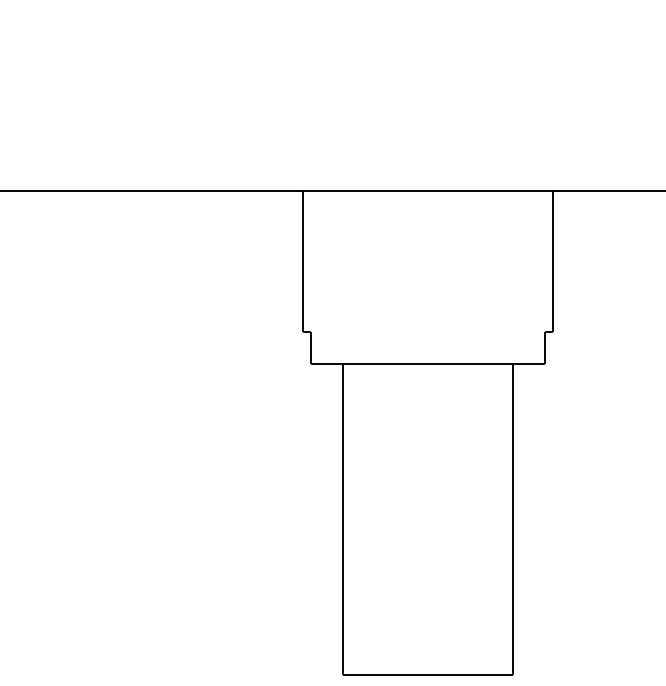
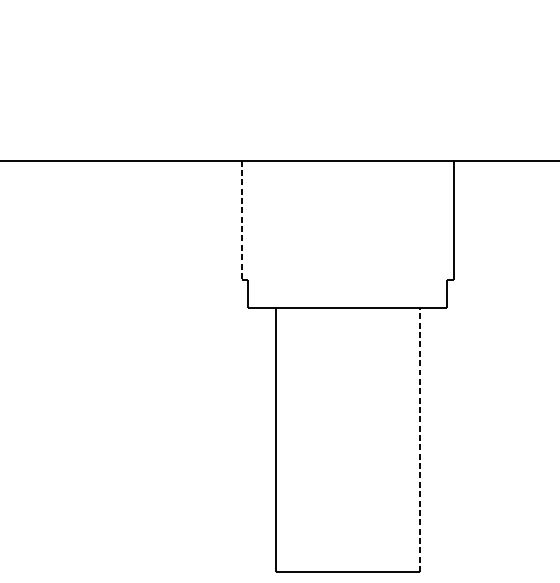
line: (303, 262) -> (242, 221), solid -> dashed
line: (512, 519) -> (419, 439), solid -> dashed

